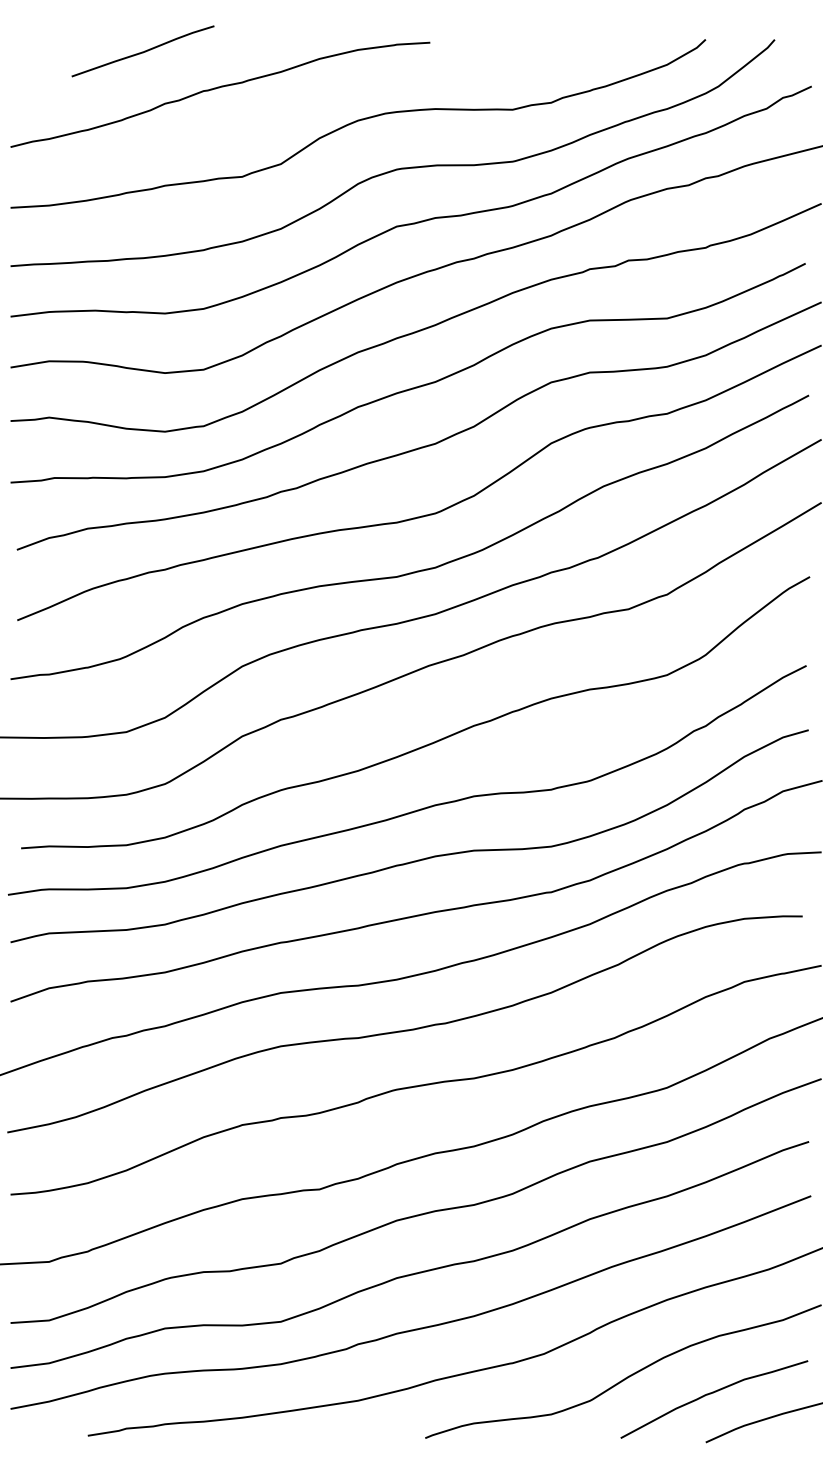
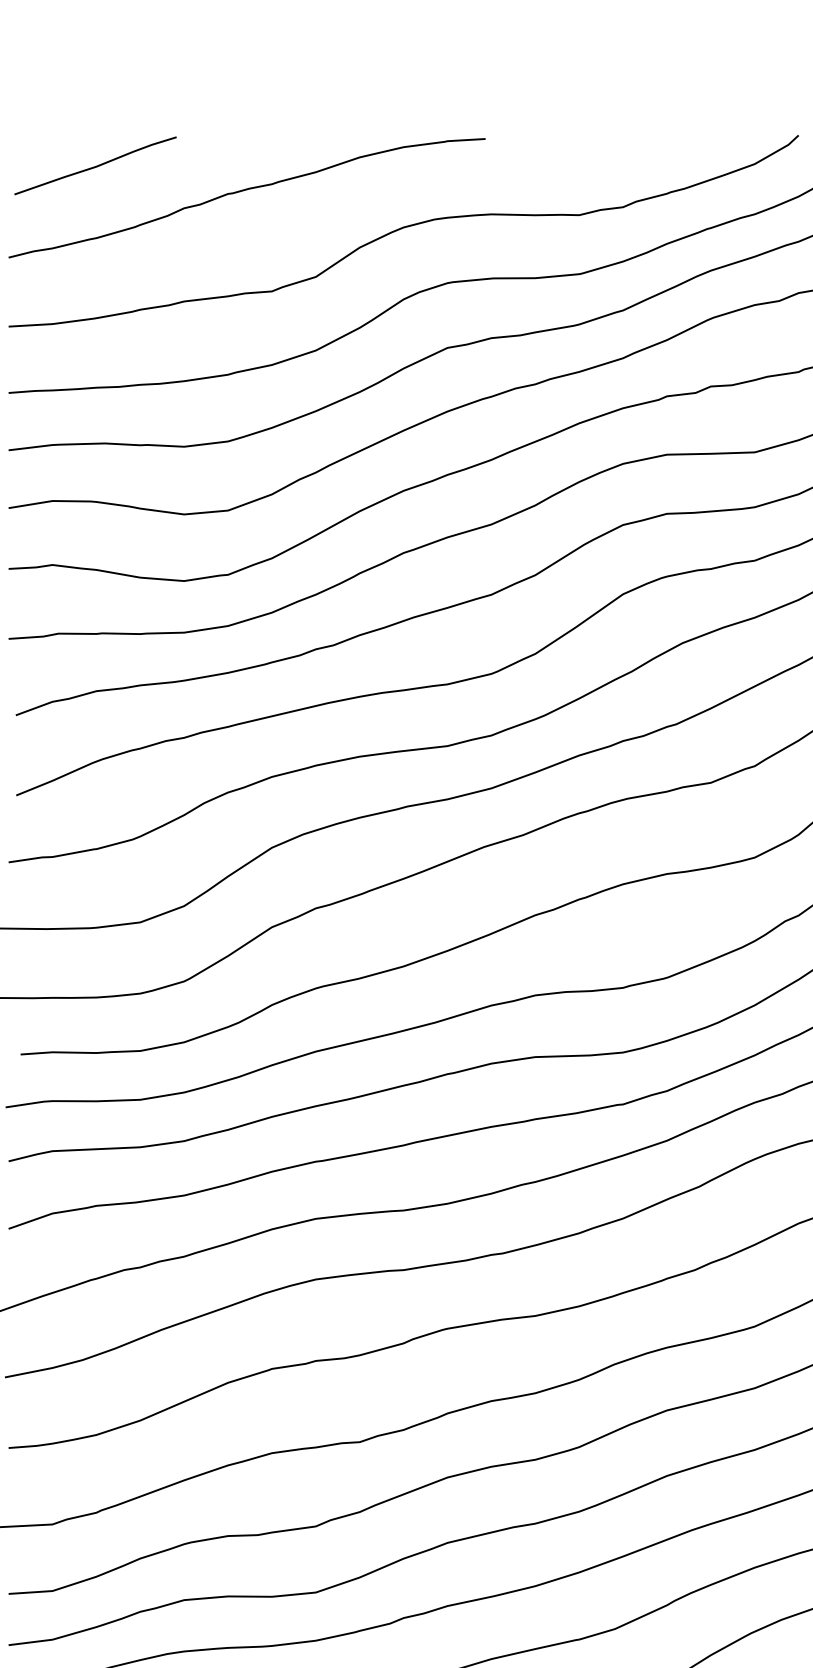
curve: (142, 51) -> (94, 166), moved

